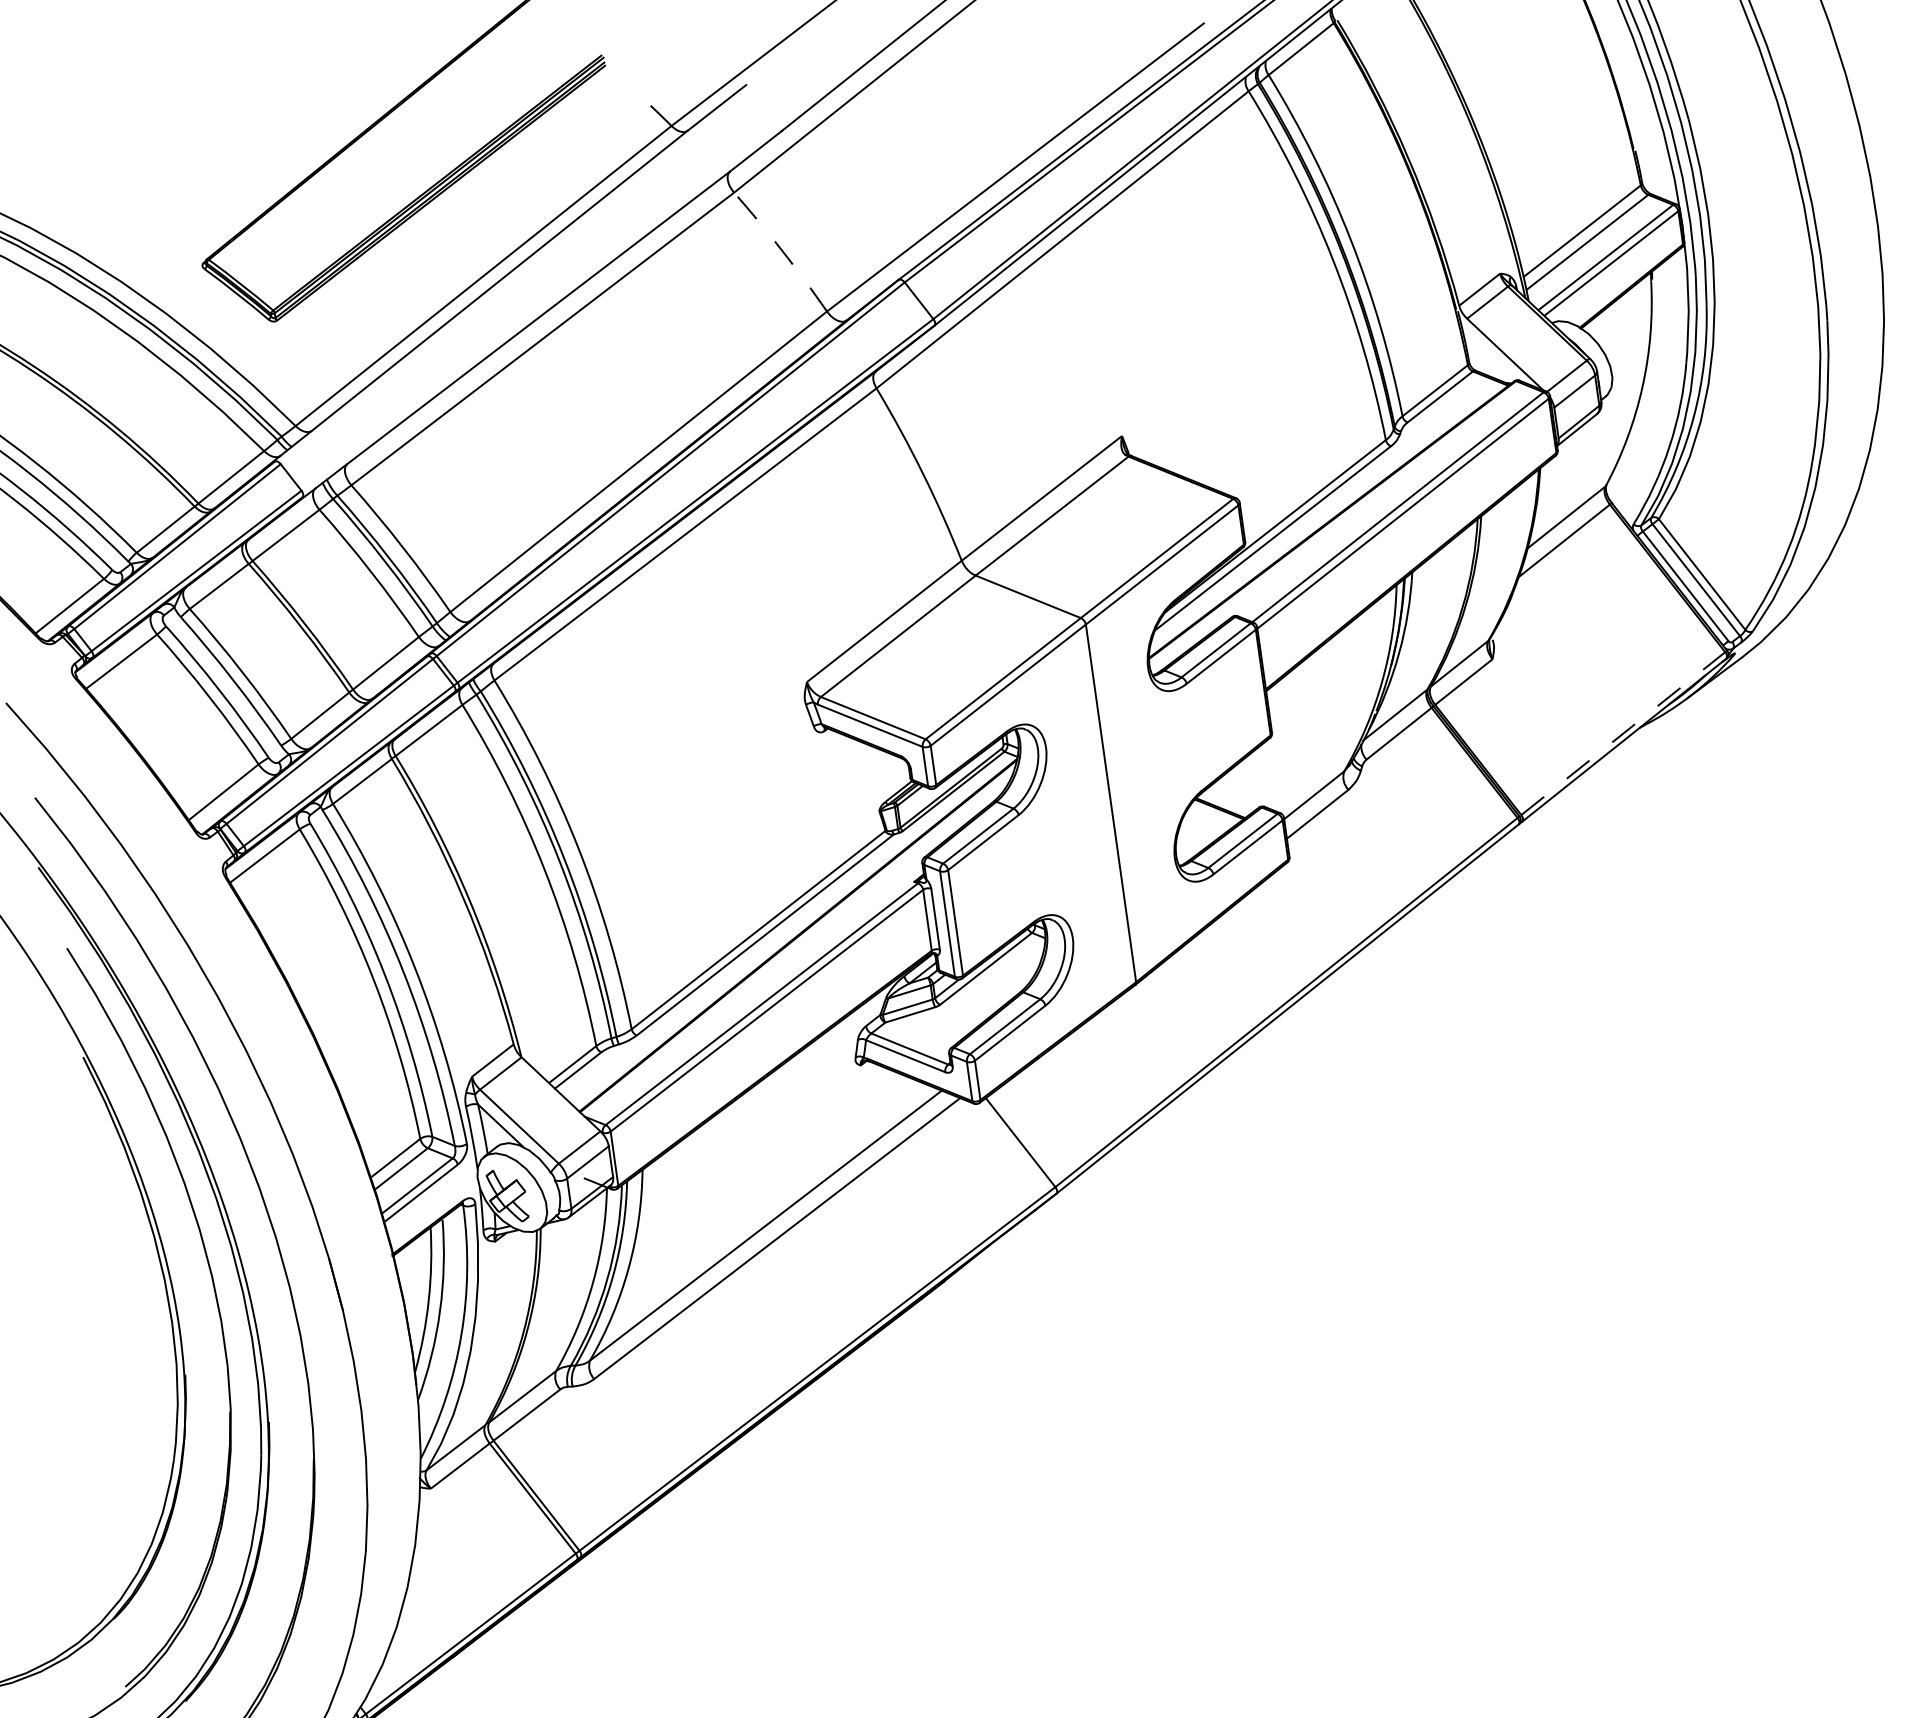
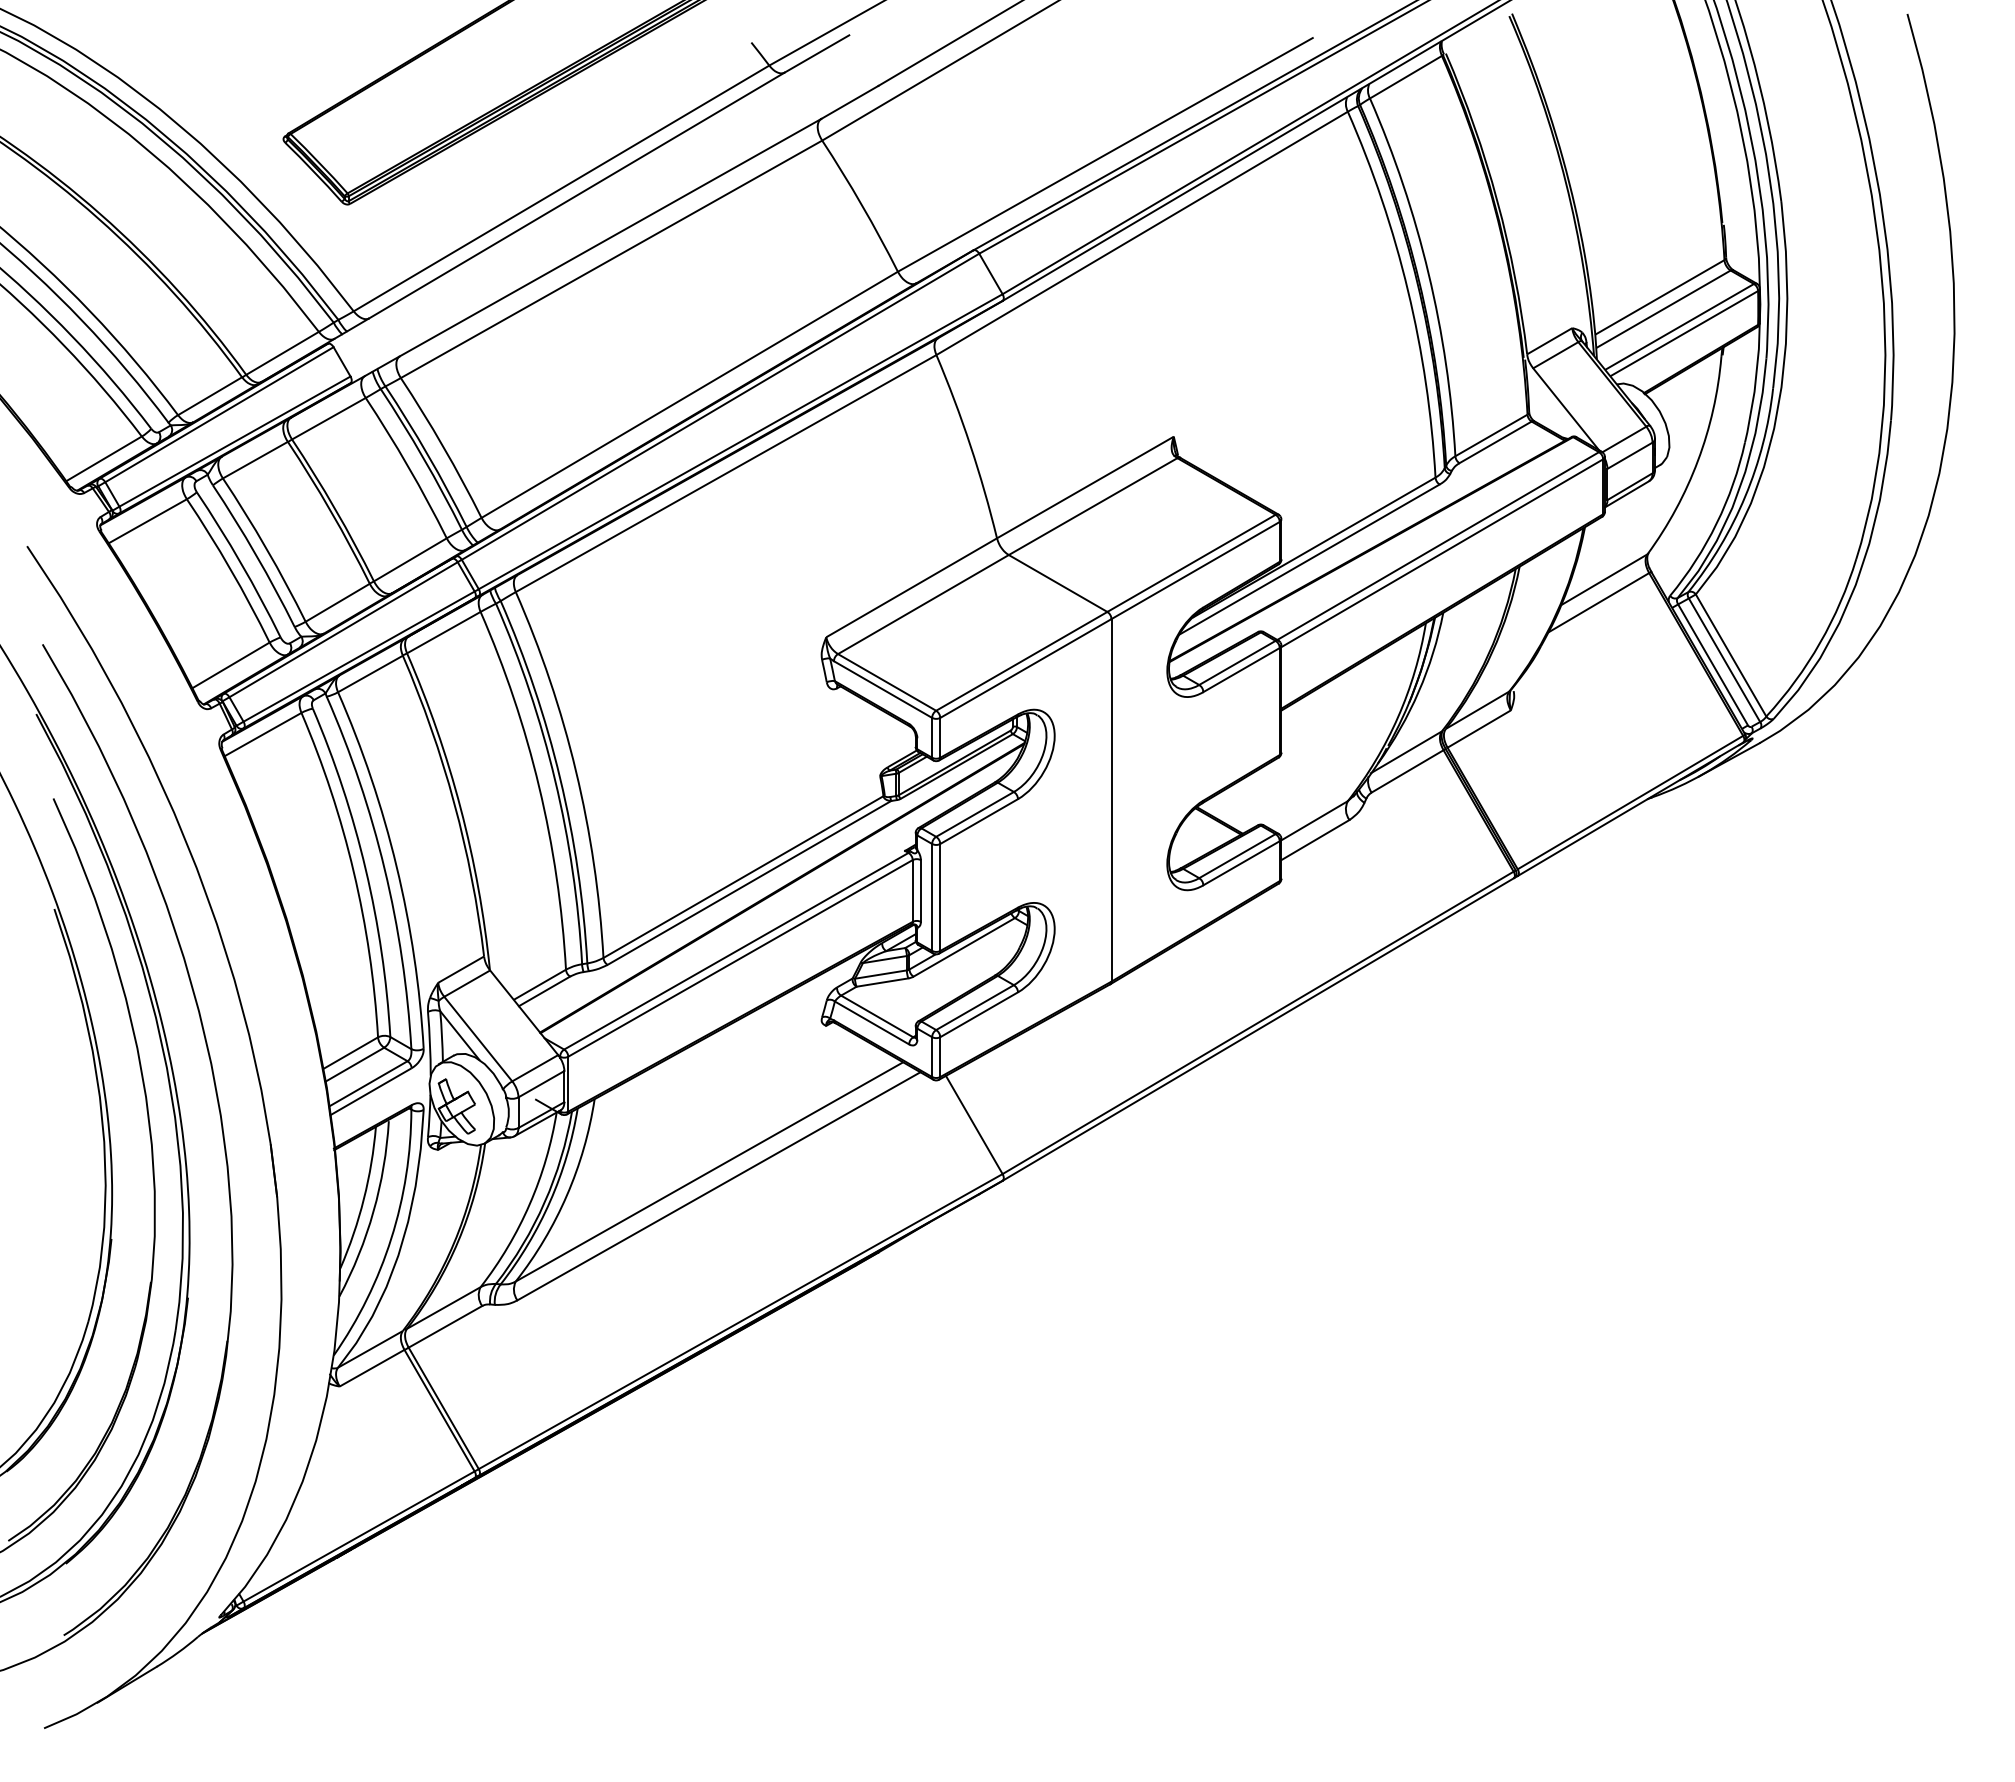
arc: (781, 251) -> (861, 205), dashed -> solid
line: (1623, 733) -> (1630, 802), dashed -> solid

